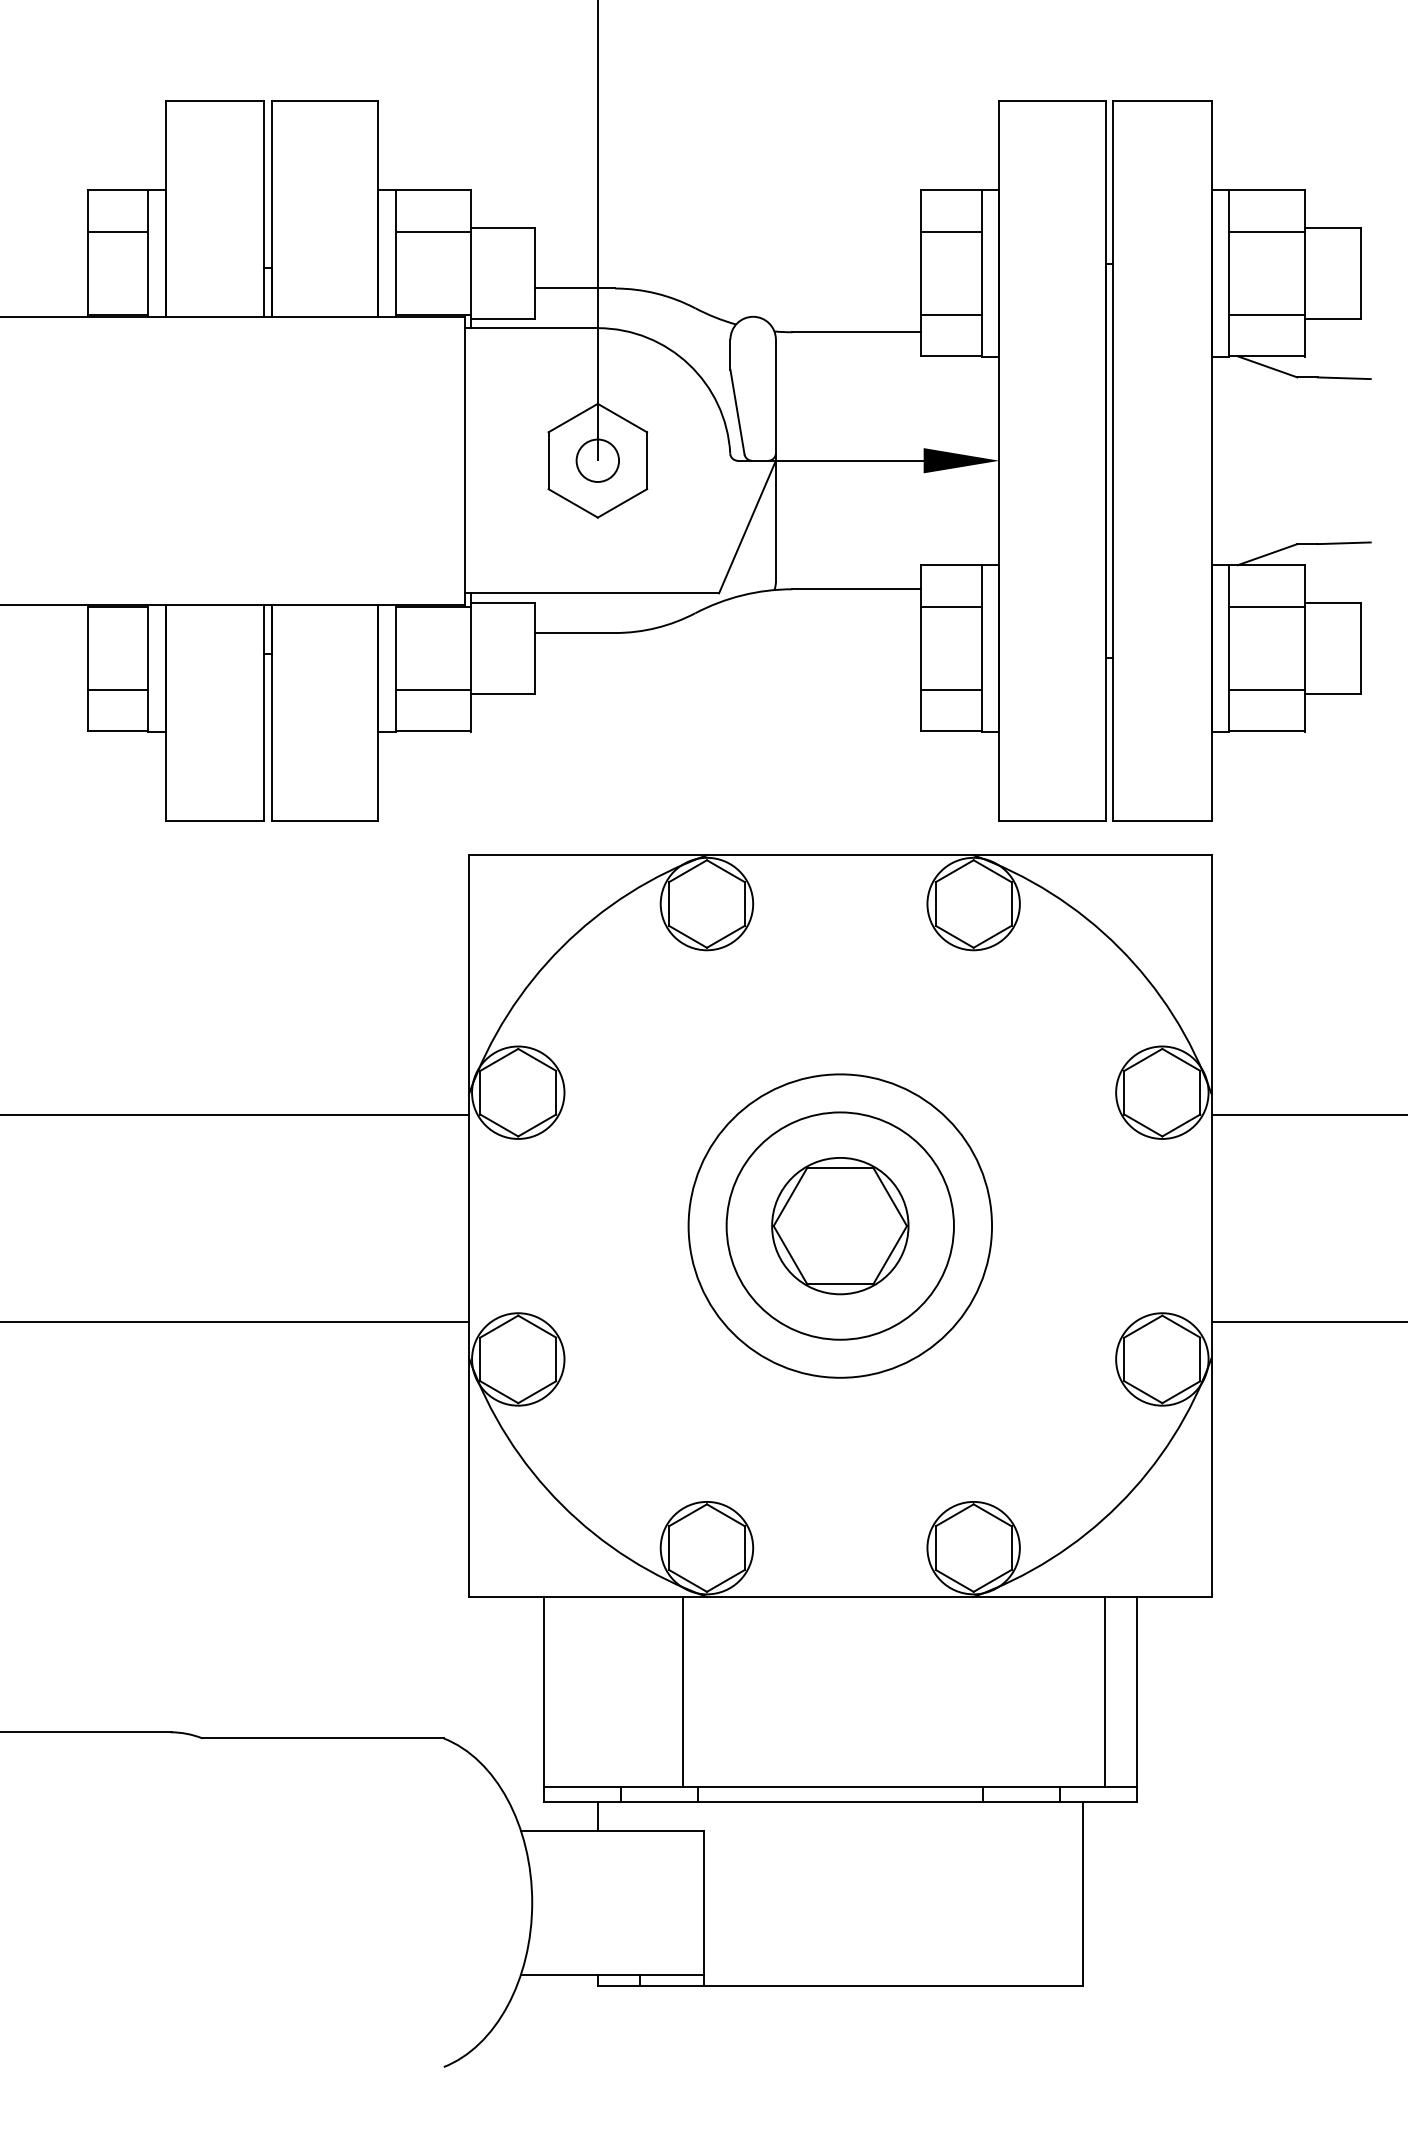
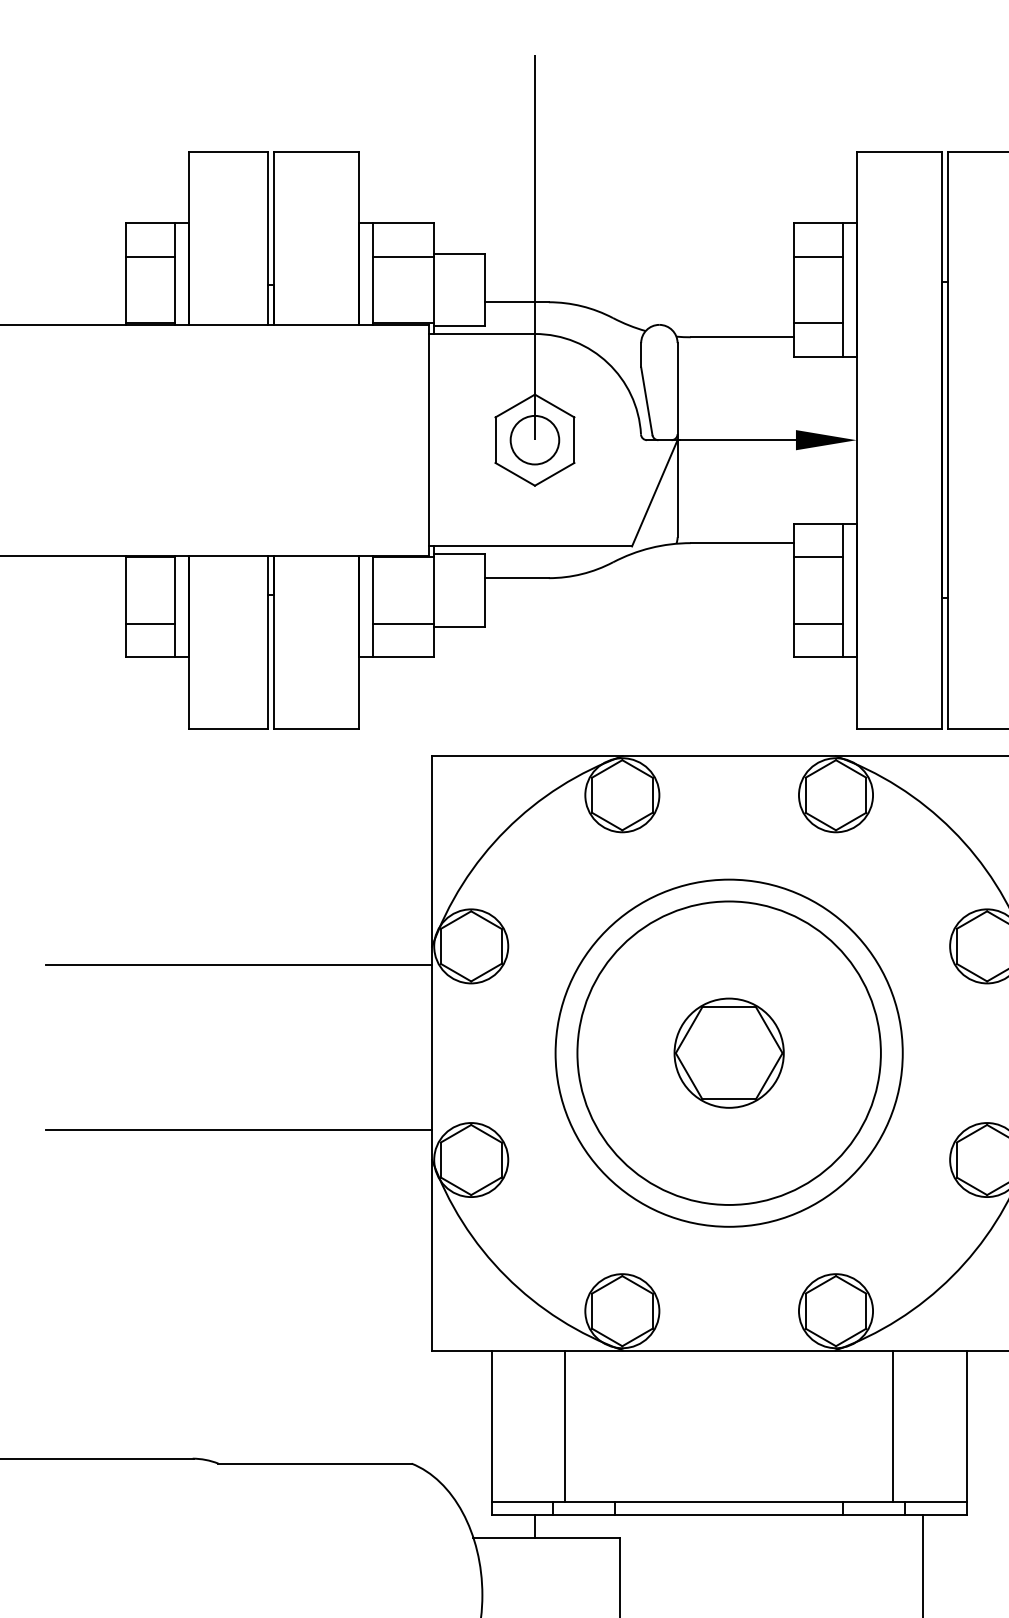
circle: (597, 460) -> (534, 439), size x1.43
circle: (839, 1225) -> (728, 1052), size x1.67
circle: (840, 1225) -> (729, 1052), size x1.43
line: (682, 1691) -> (565, 1426), moved
line: (1104, 1691) -> (892, 1426), moved

